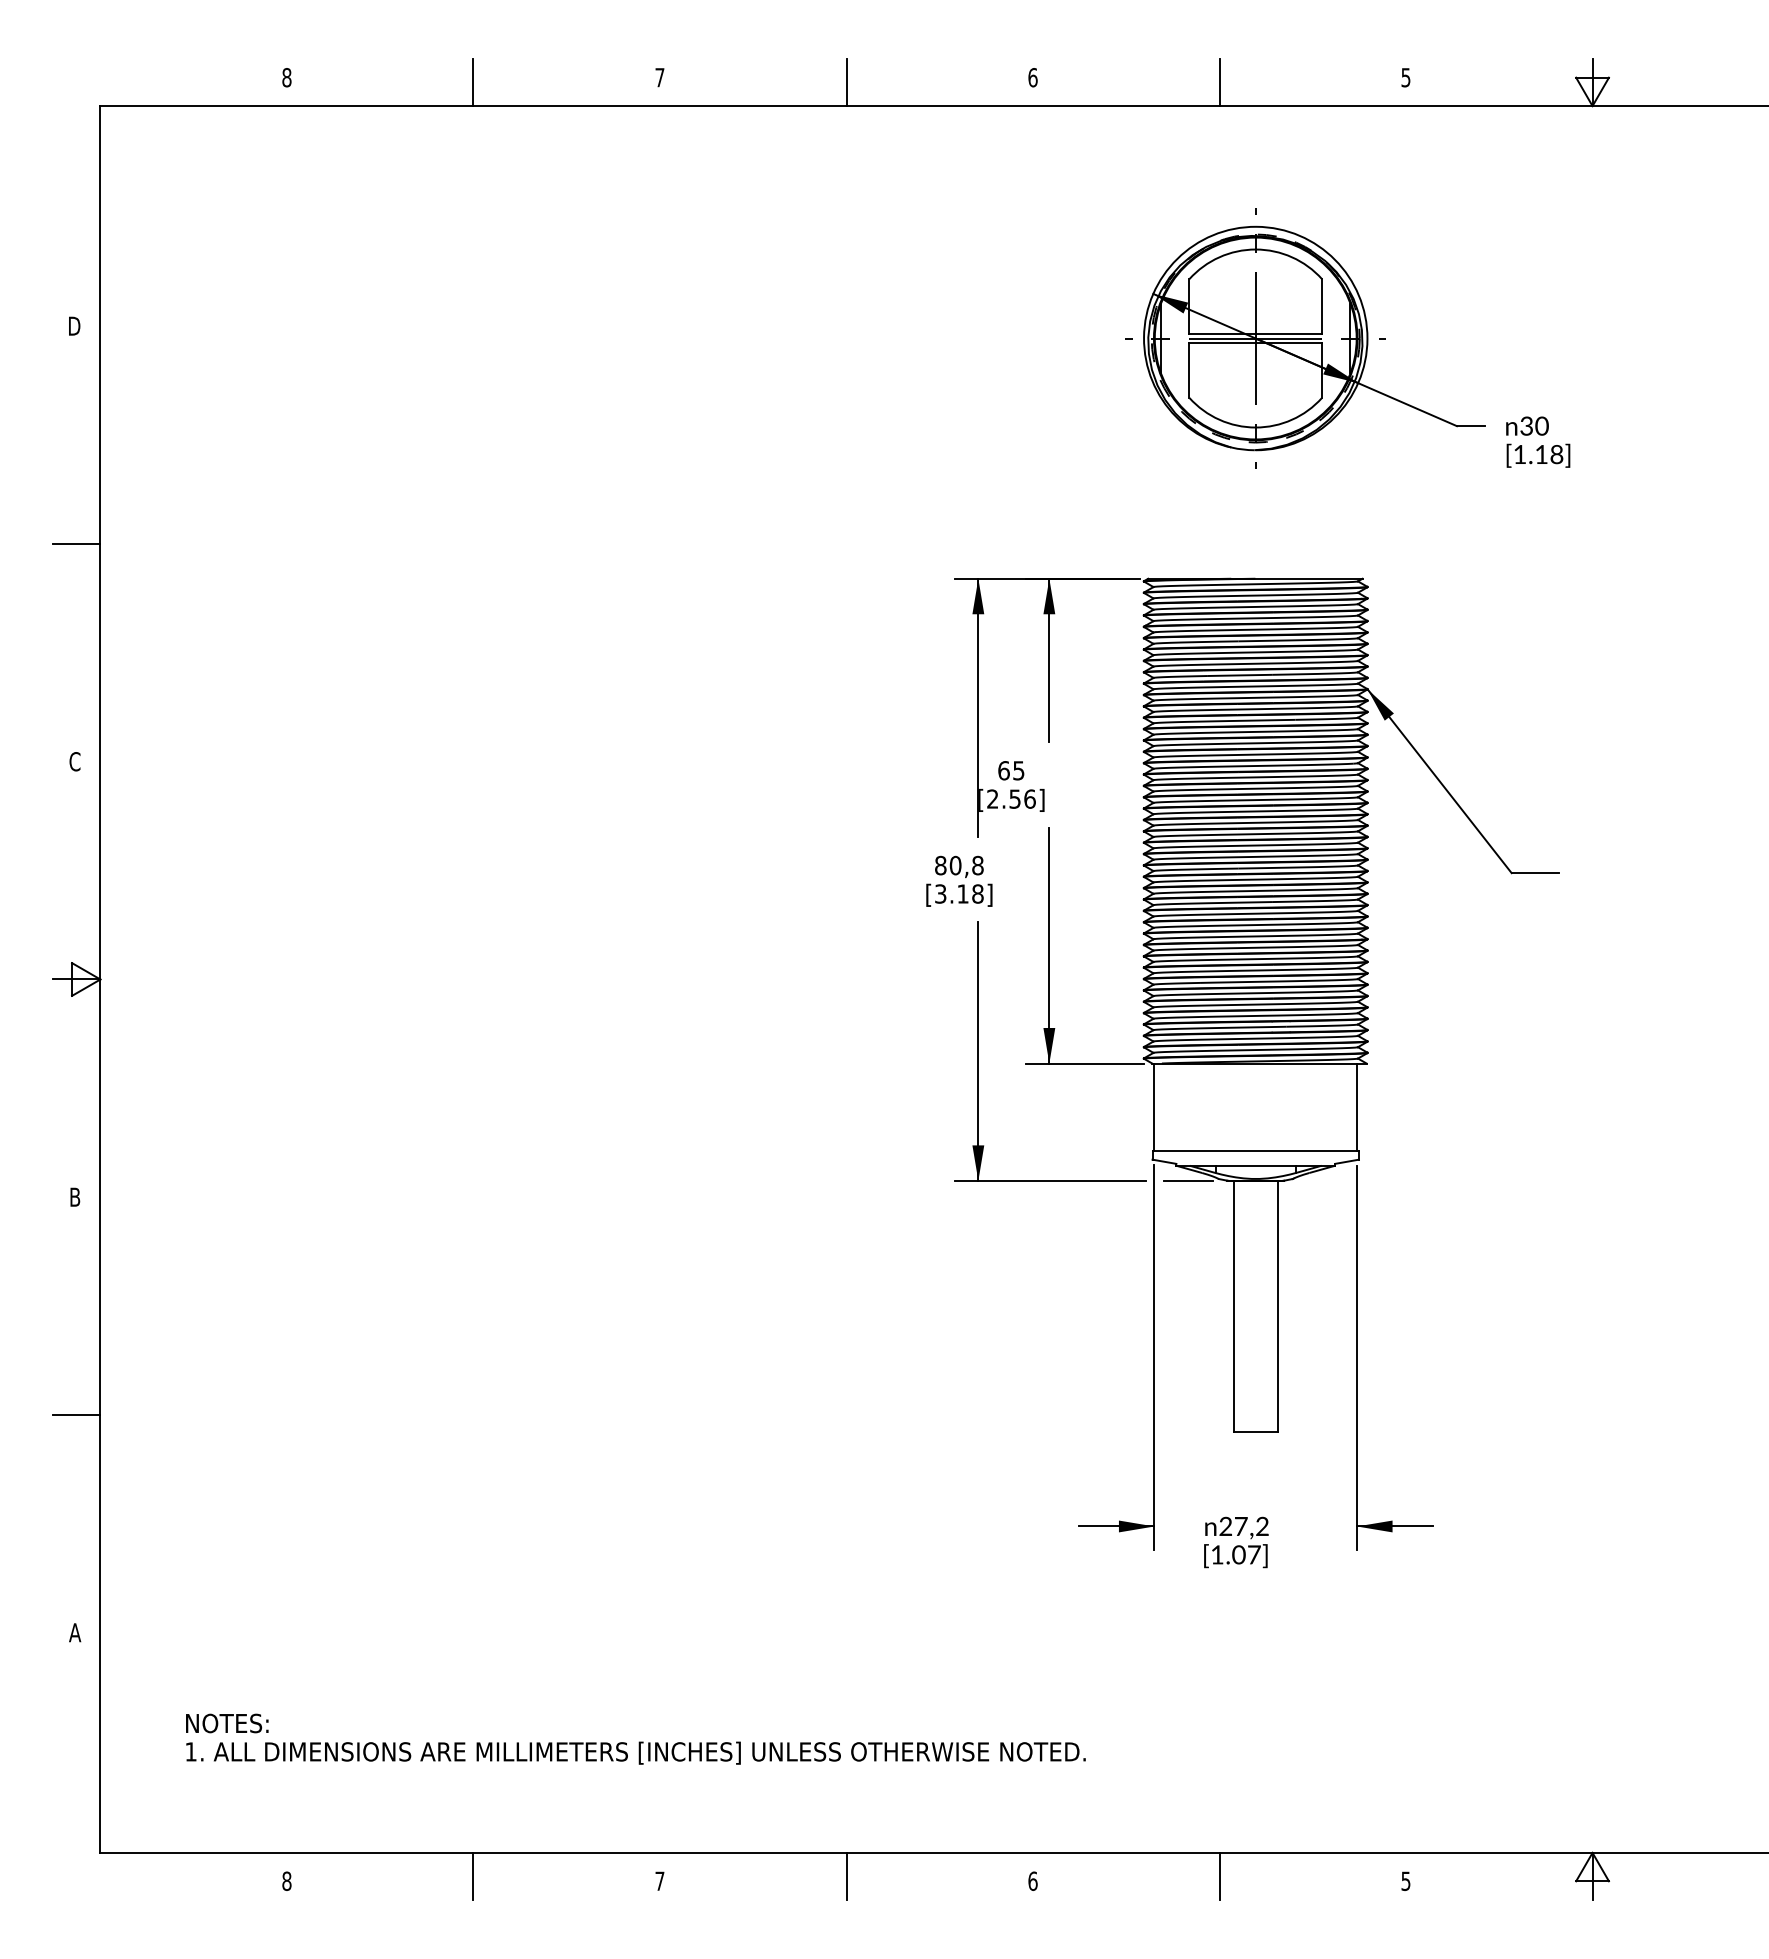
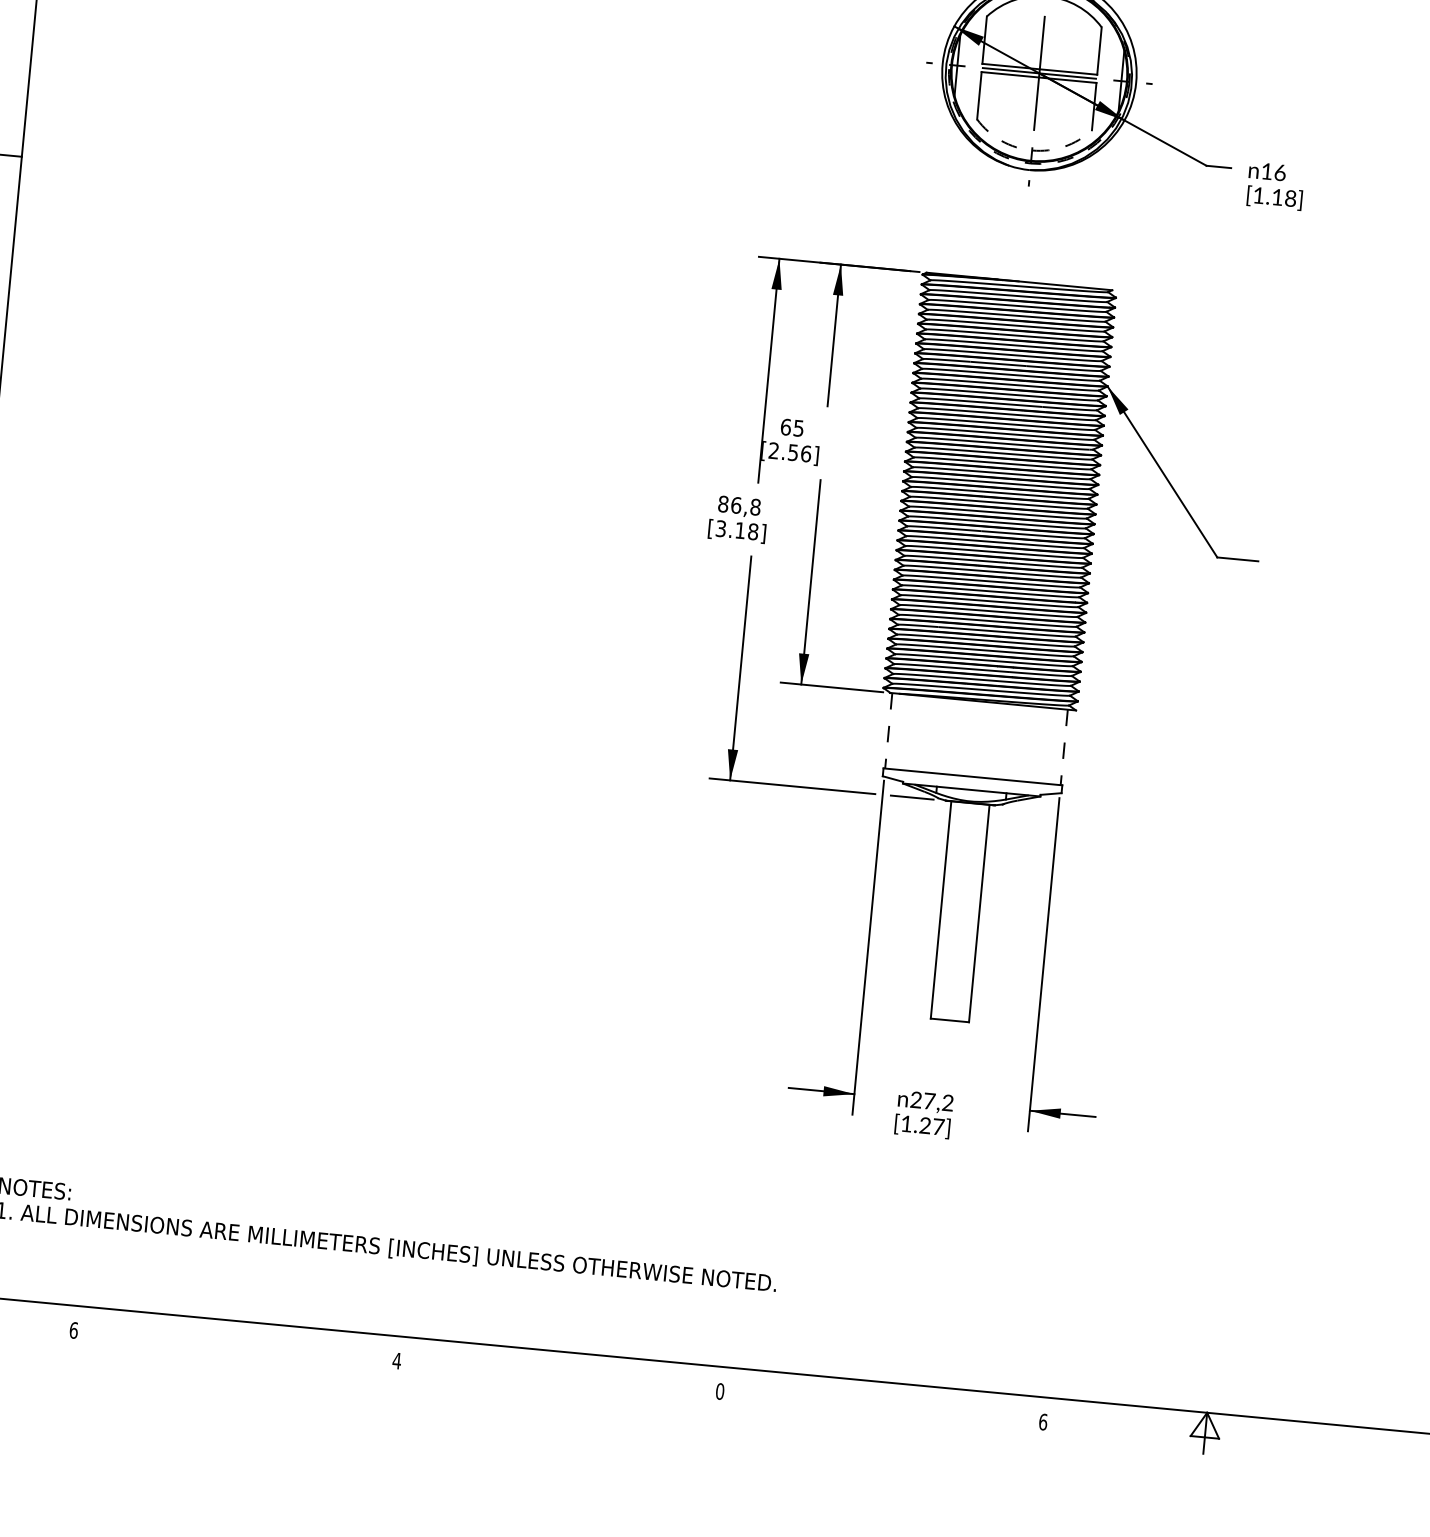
text: (1534, 425) -> (1273, 171), 30 -> 16
arc: (1255, 427) -> (1031, 150), solid -> dashed
text: (955, 865) -> (736, 505), 80,8 -> 86,8
line: (1154, 1107) -> (888, 731), solid -> dashed
line: (1357, 1107) -> (1064, 747), solid -> dashed
text: (1238, 1554) -> (924, 1125), [1.07] -> [1.27]
line: (473, 1876) -> (235, 1341), removed
line: (846, 1876) -> (558, 1372), removed
line: (1219, 1876) -> (882, 1402), removed
text: (286, 1880) -> (73, 1329), 8 -> 6
text: (659, 1880) -> (396, 1360), 7 -> 4
text: (1032, 1880) -> (719, 1390), 6 -> 0
text: (1405, 1880) -> (1042, 1421), 5 -> 6

